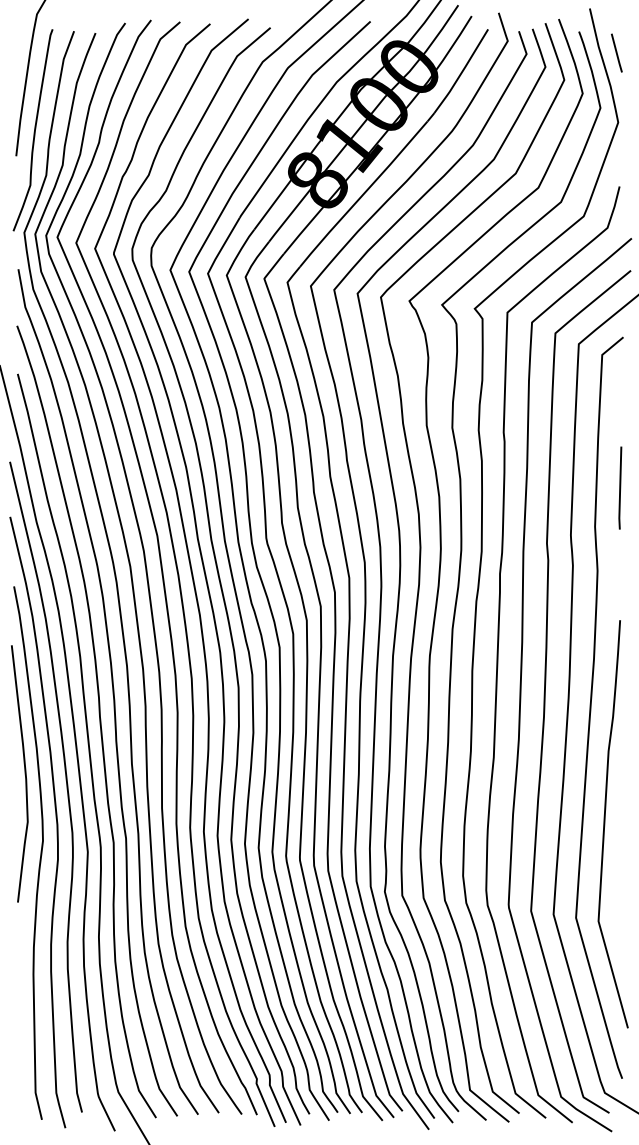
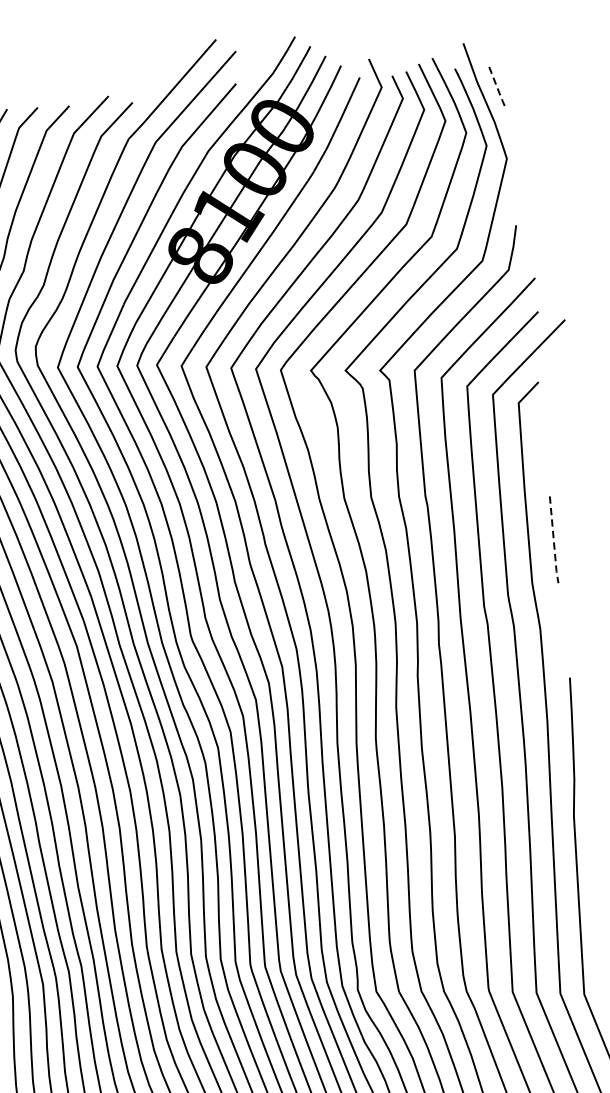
line: (617, 54) -> (497, 87), solid -> dashed
line: (620, 489) -> (554, 541), solid -> dashed

